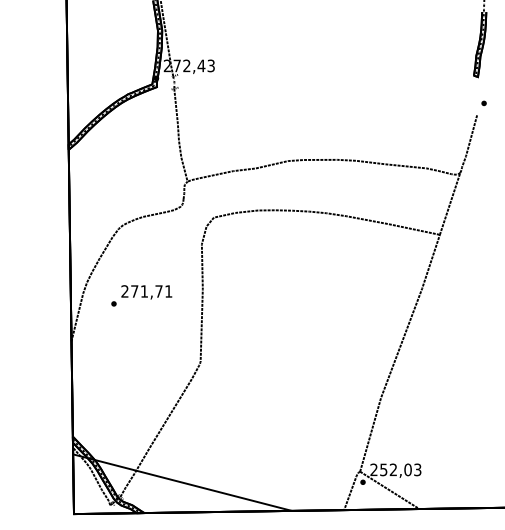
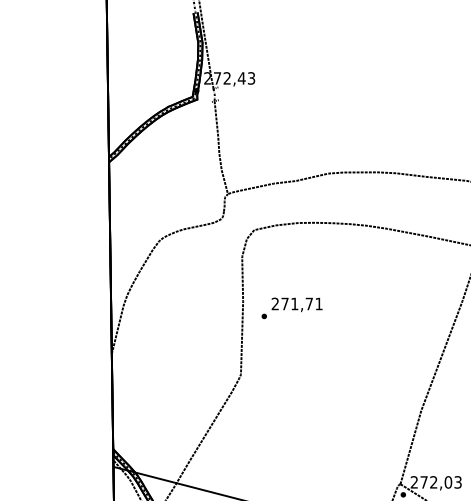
text: (141, 295) -> (291, 308), moved
text: (383, 469) -> (423, 482), 252,03 -> 272,03

